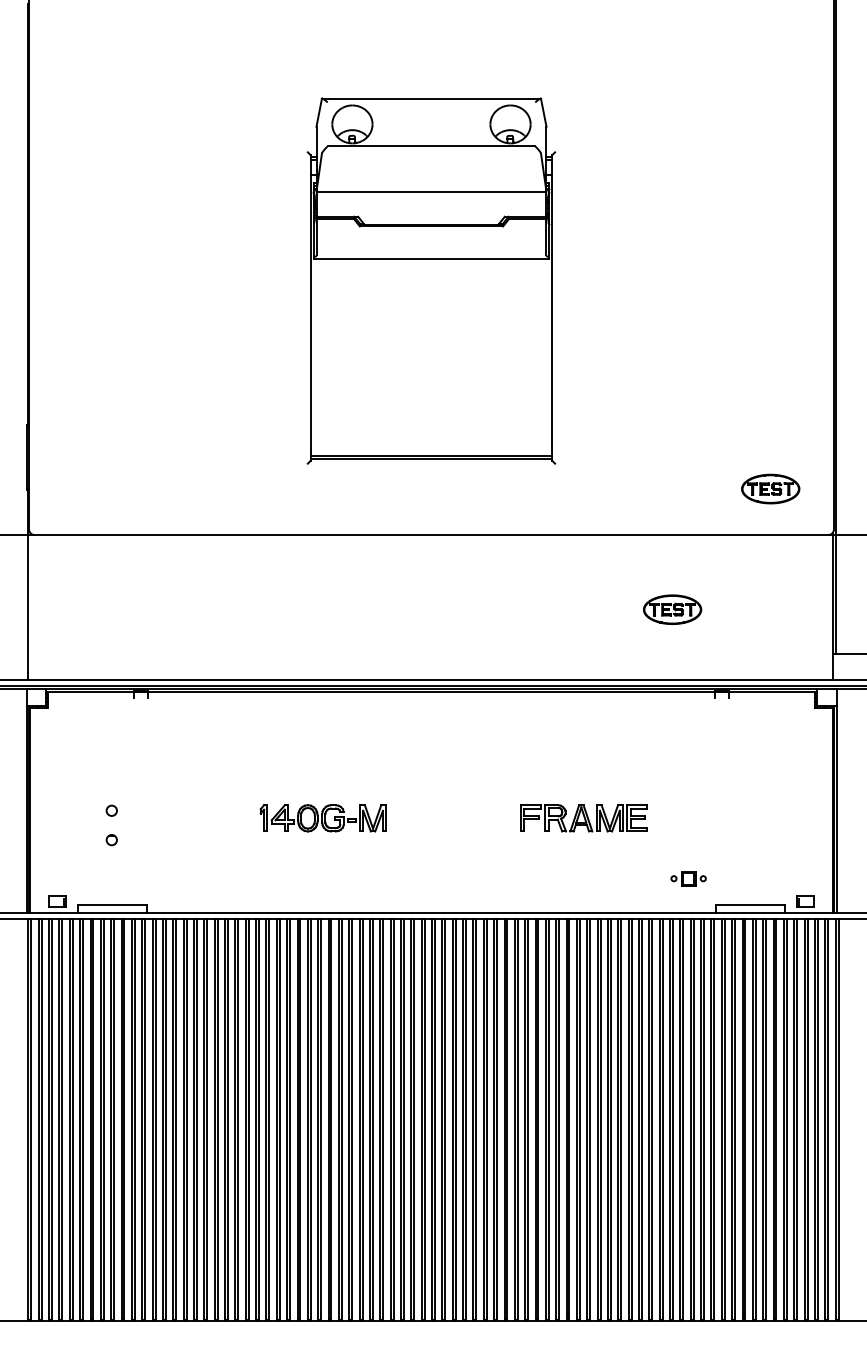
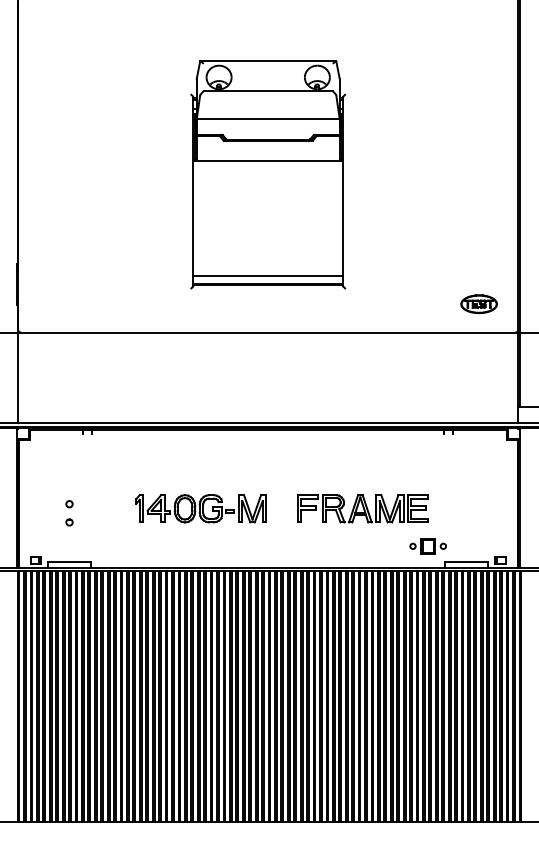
line: (431, 442) -> (268, 275), added
part: (671, 608) -> (417, 378), removed
part: (322, 817) -> (200, 508), size x1.67
part: (583, 817) -> (362, 508), size x1.67
part: (687, 878) -> (427, 546), size x1.67

